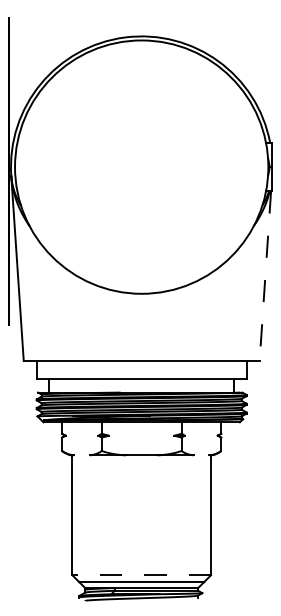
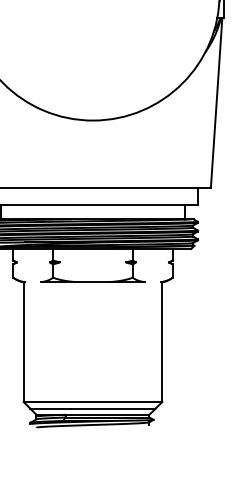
line: (265, 276) -> (216, 103), dashed -> solid
line: (141, 575) -> (92, 402), dashed -> solid

